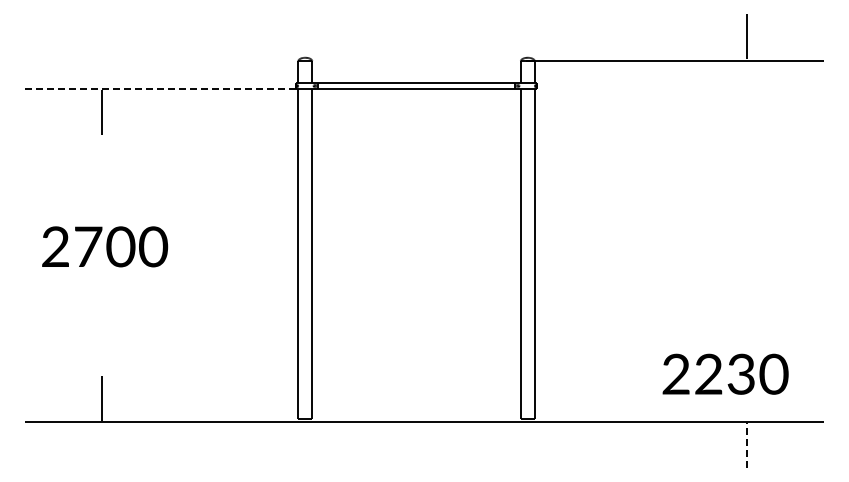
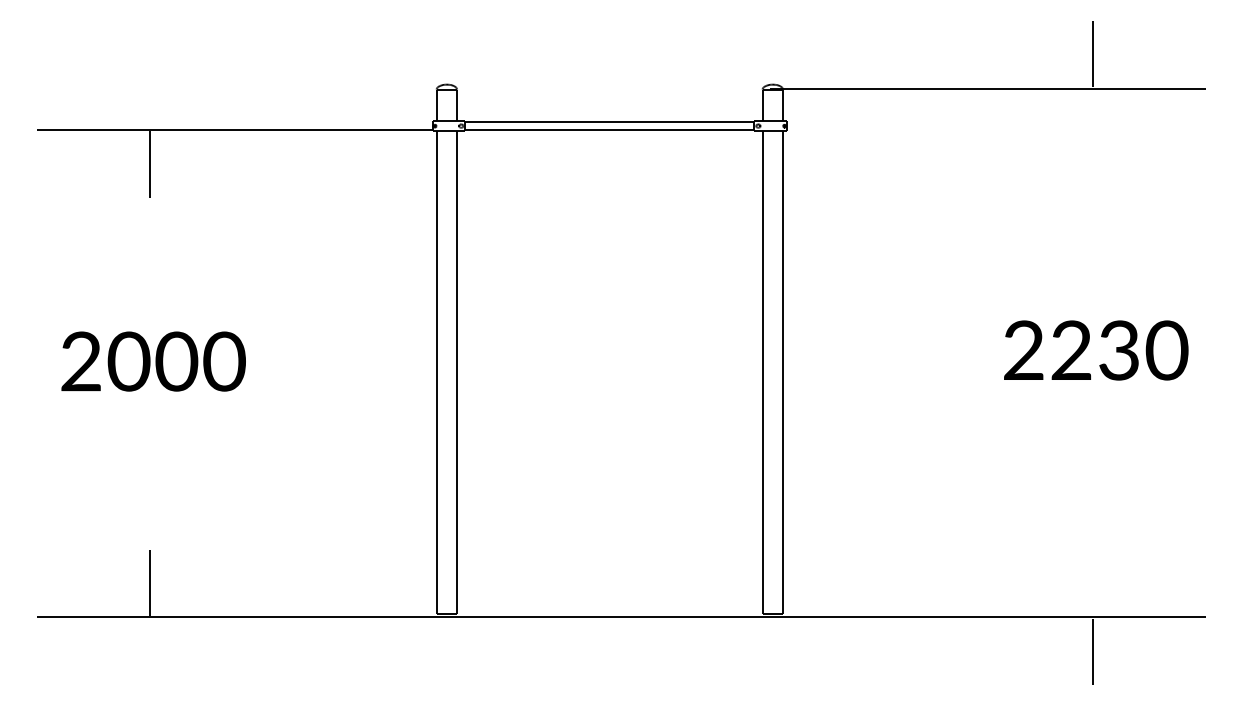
line: (161, 89) -> (236, 131), dashed -> solid
text: (87, 246) -> (127, 361), 2700 -> 2000
text: (725, 373) -> (1096, 349), moved
line: (746, 445) -> (1093, 652), dashed -> solid

